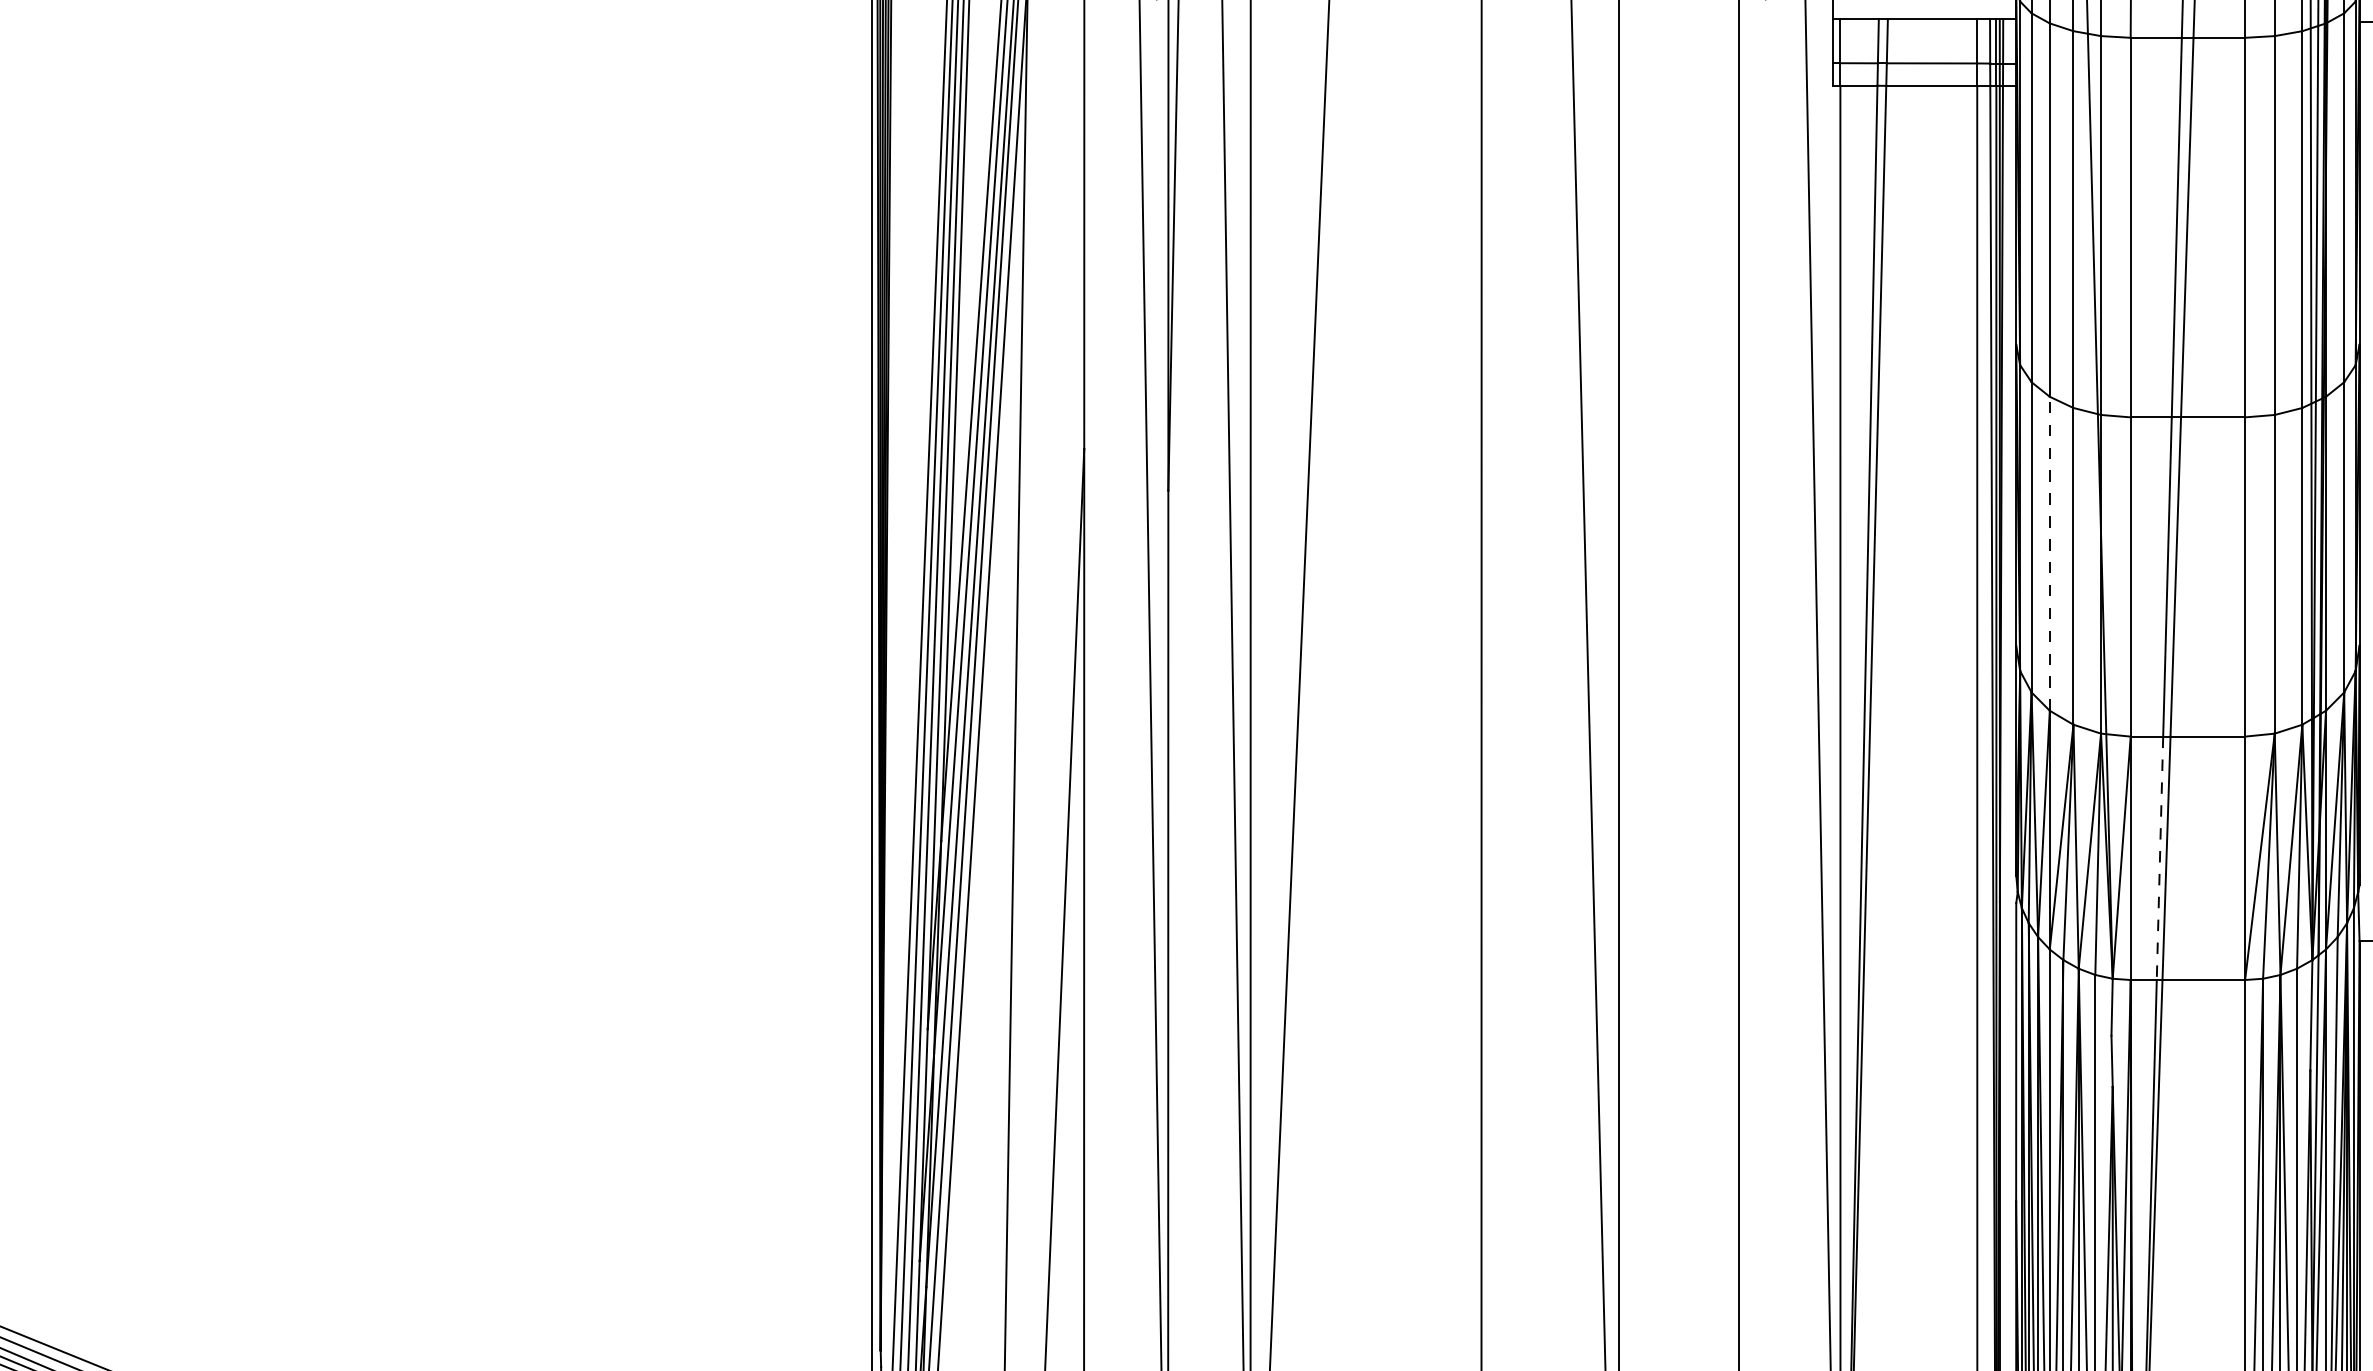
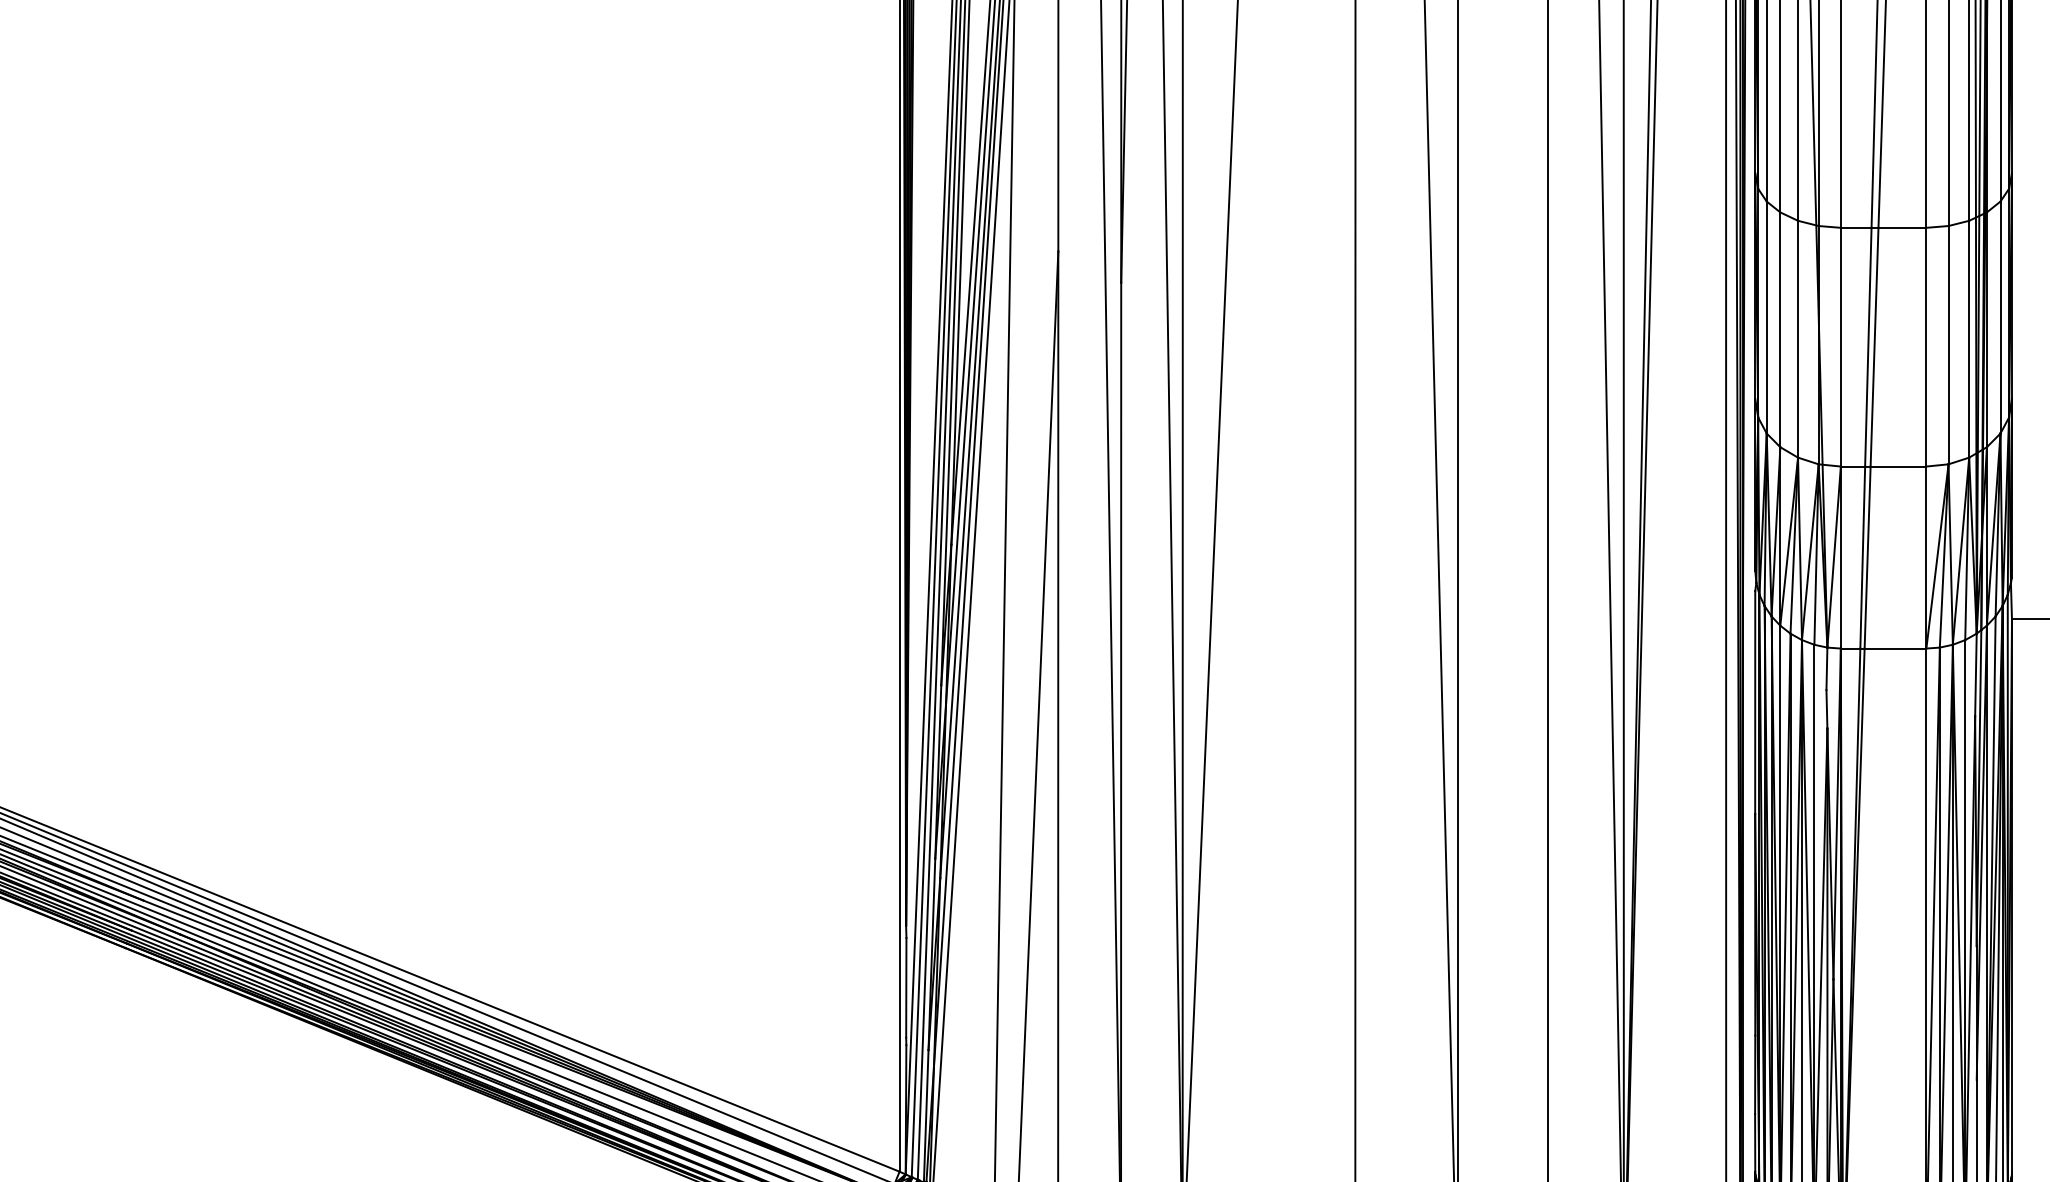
line: (2050, 553) -> (1780, 329), dashed -> solid
line: (2159, 859) -> (1862, 558), dashed -> solid

